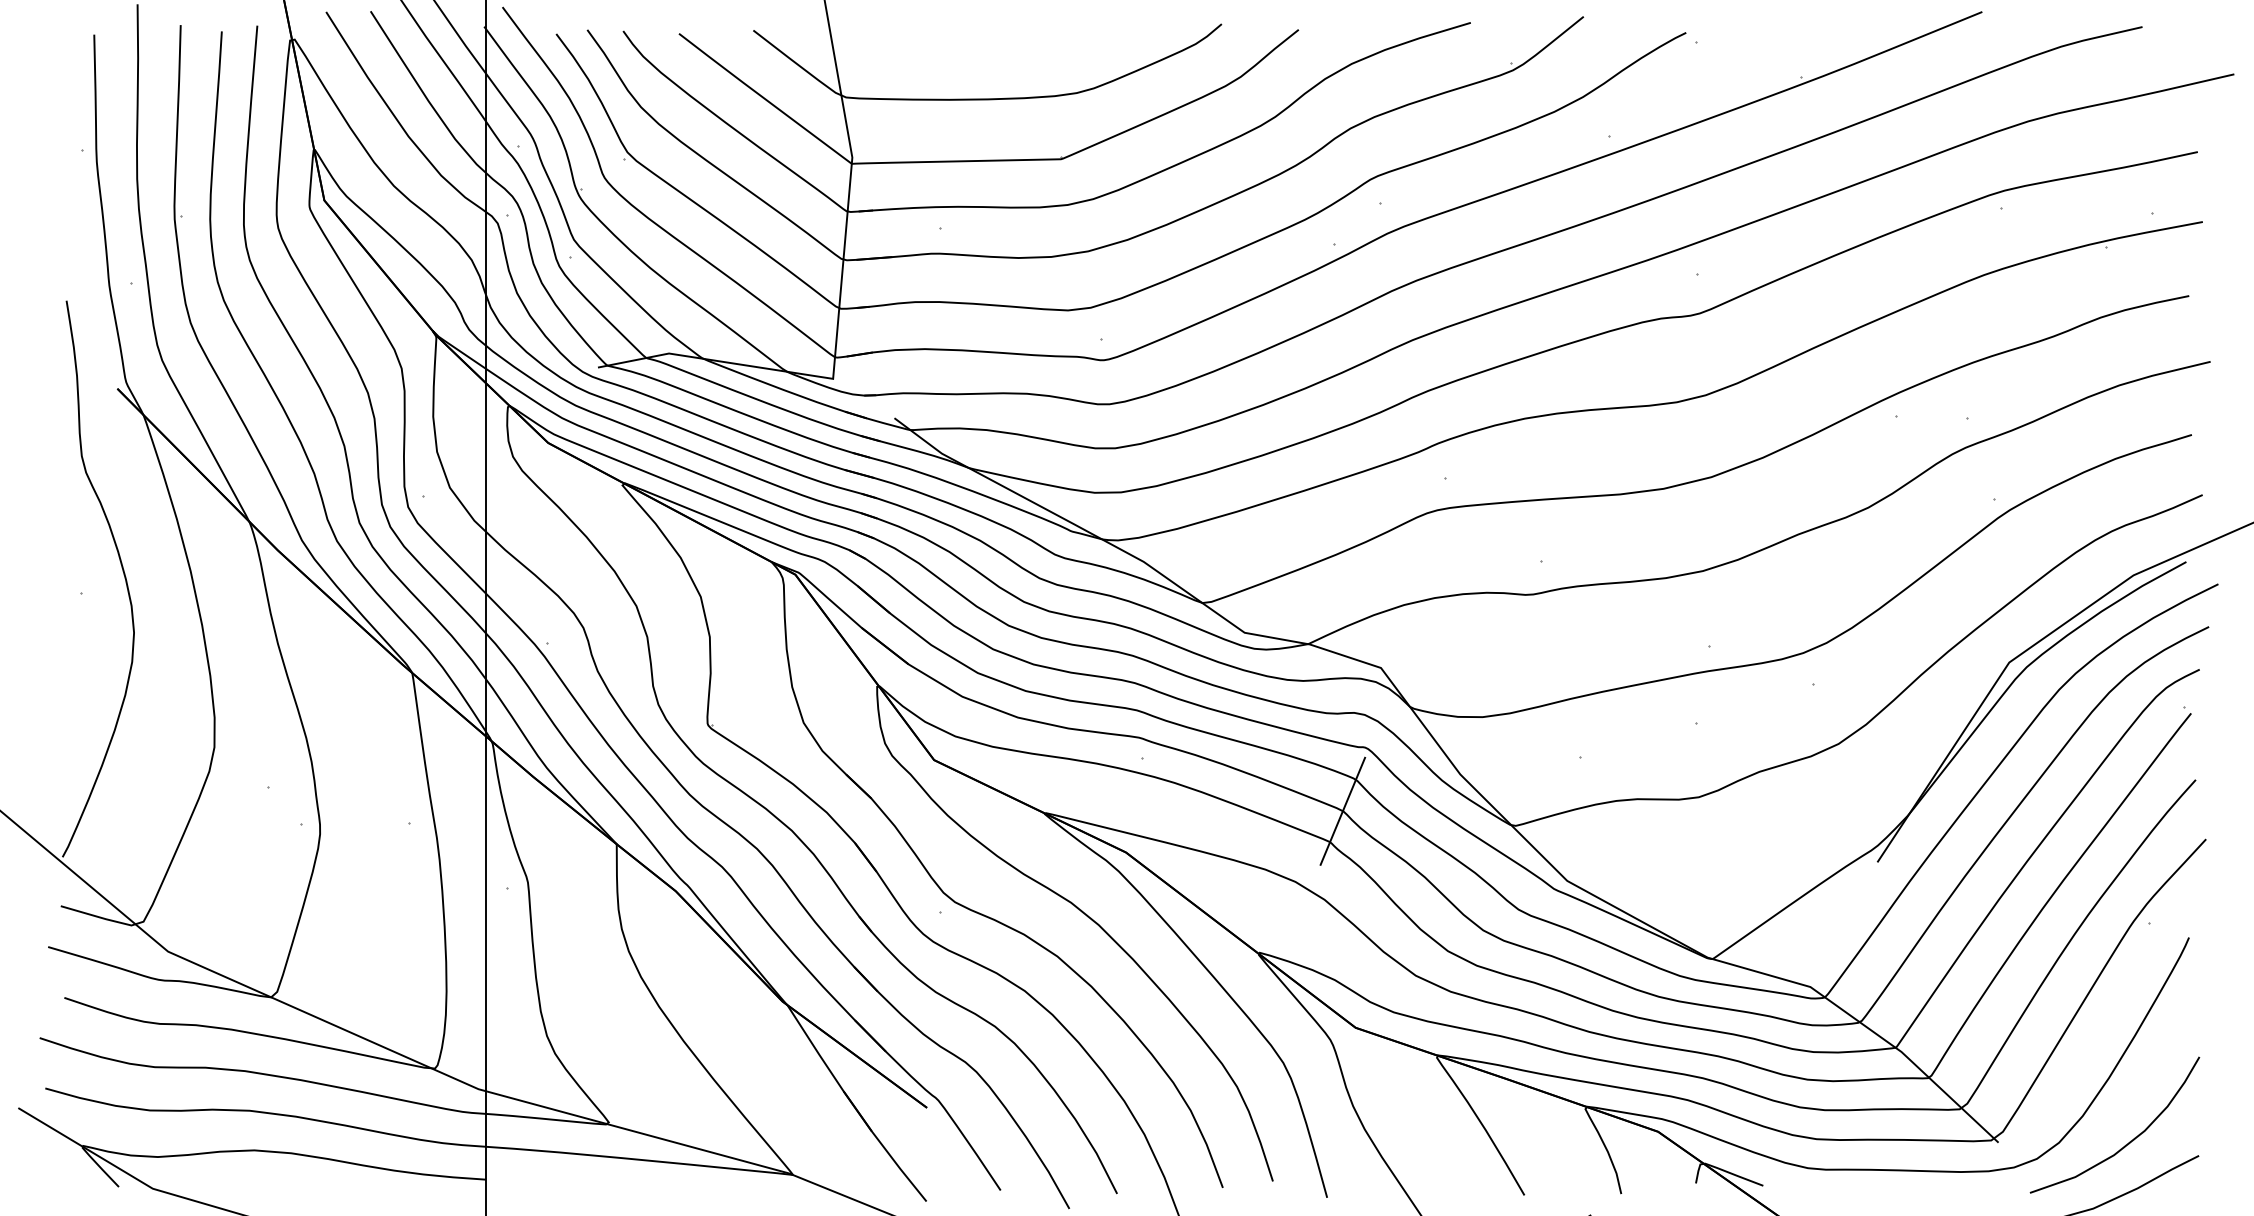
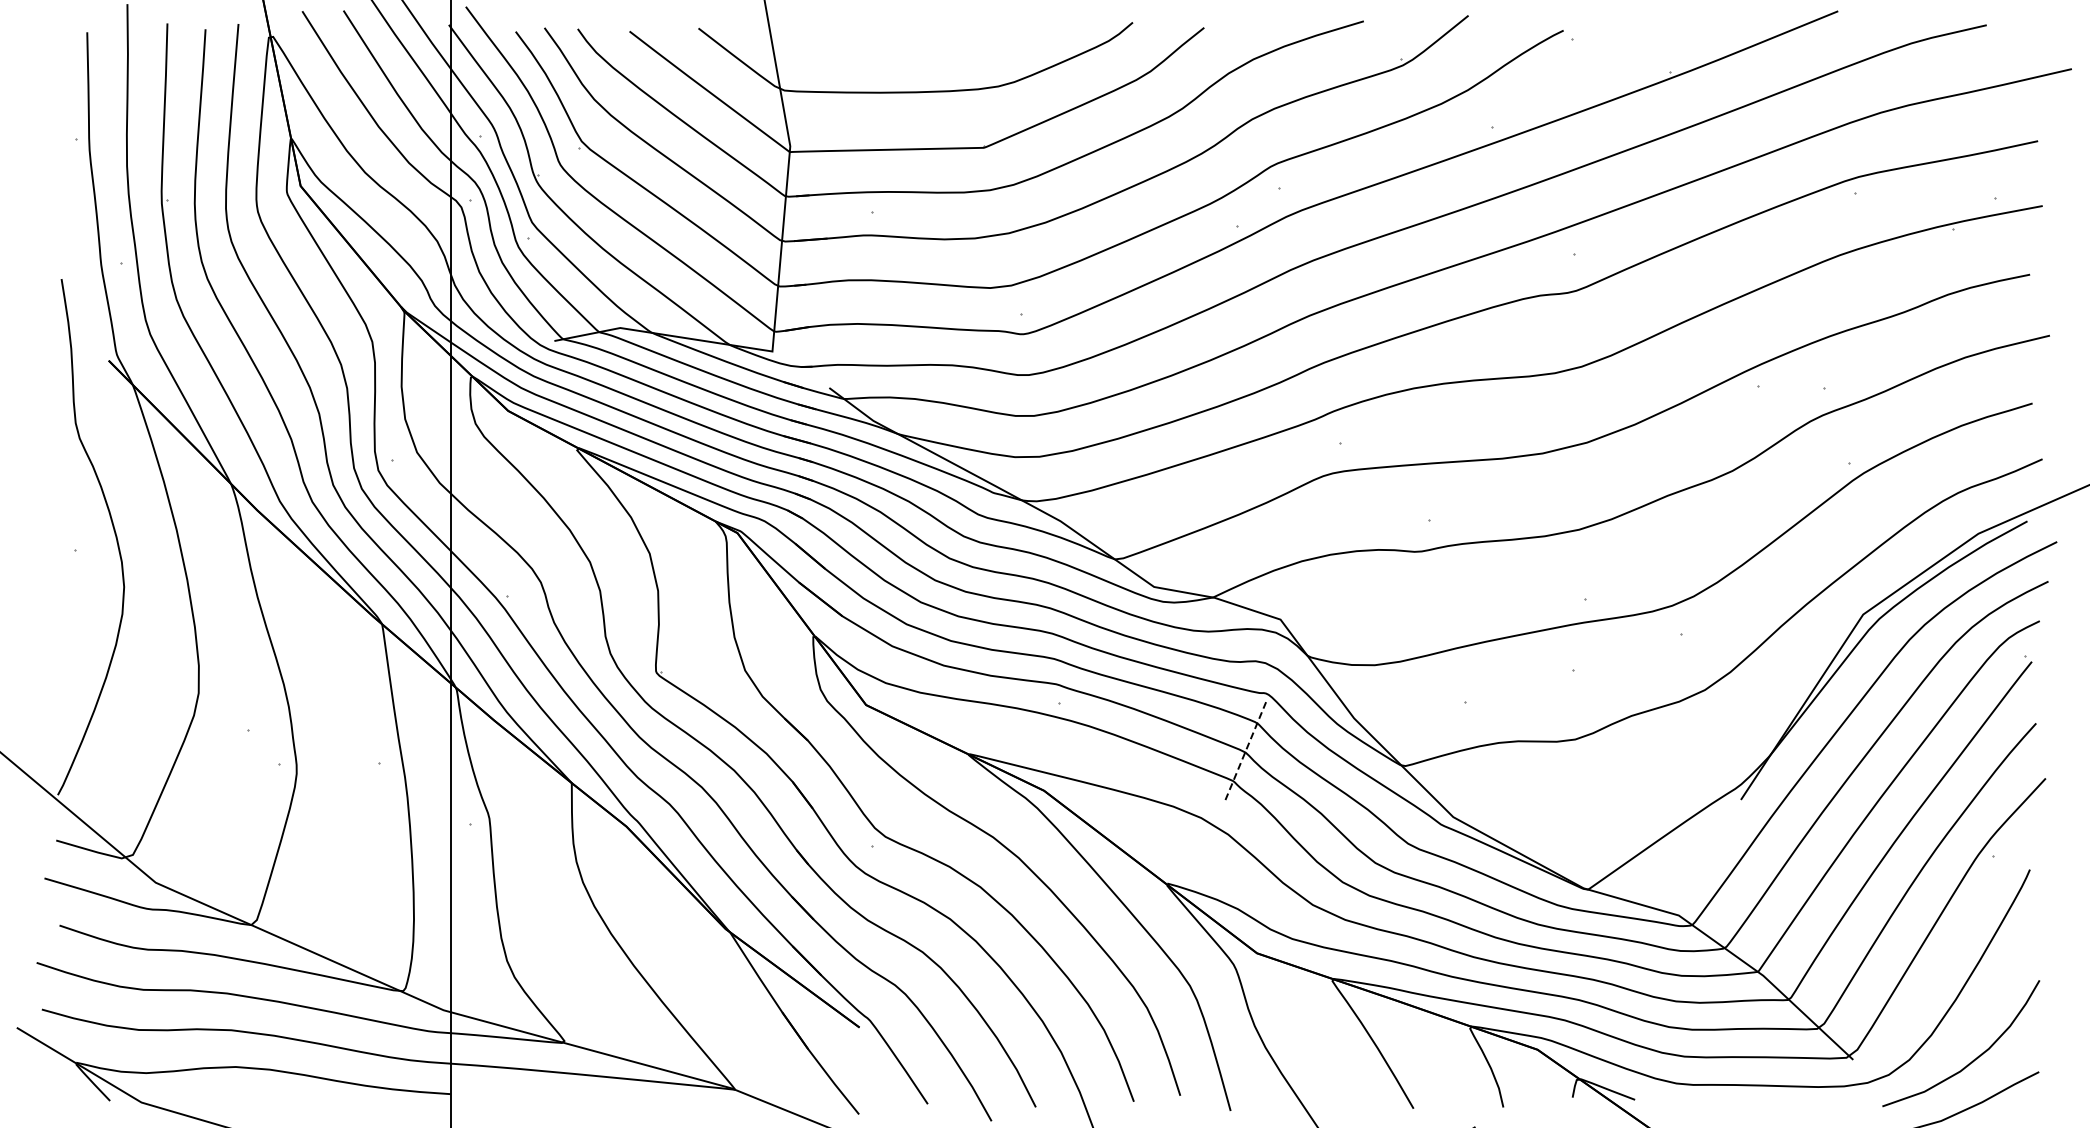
line: (1343, 811) -> (1245, 752), solid -> dashed

